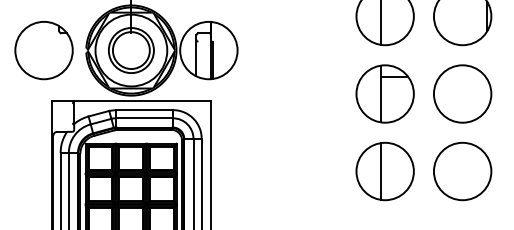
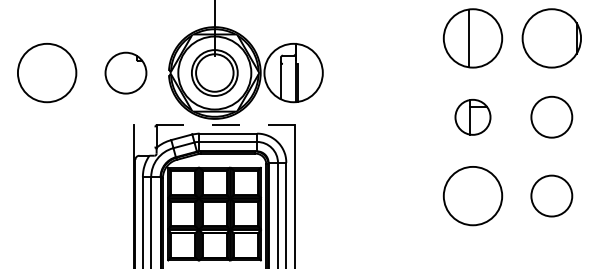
part: (43, 51) -> (125, 73), size x0.7
part: (384, 94) -> (472, 117), size x0.6
circle: (462, 94) -> (551, 117), size x0.7
line: (131, 101) -> (214, 124), solid -> dashed
line: (380, 170) -> (468, 195), removed
circle: (462, 170) -> (551, 195), size x0.7

